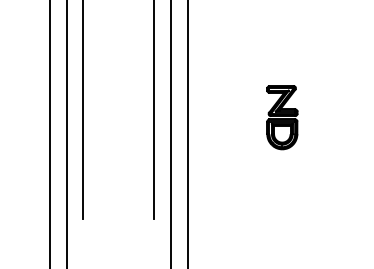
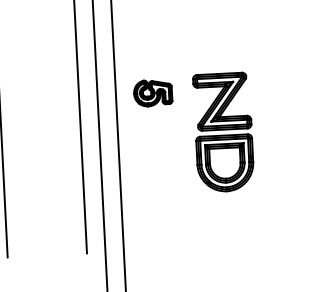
part: (220, 78) -> (152, 92), added
part: (282, 117) -> (224, 132), size x1.67

